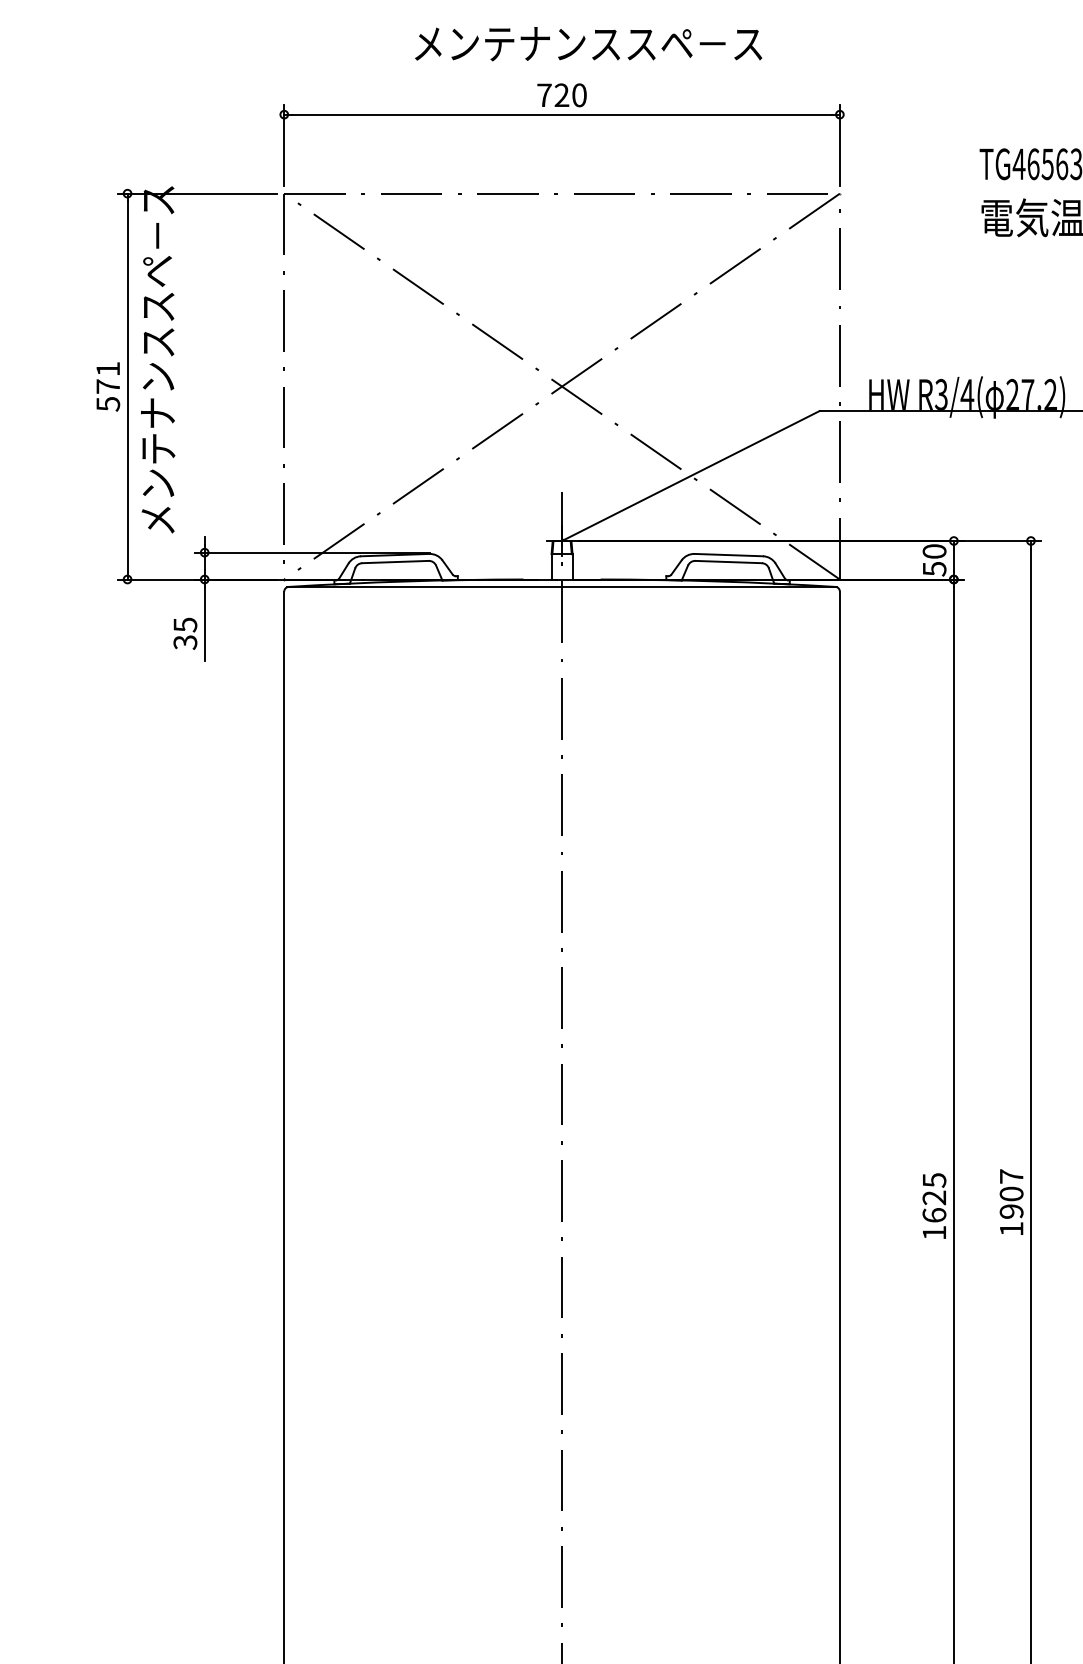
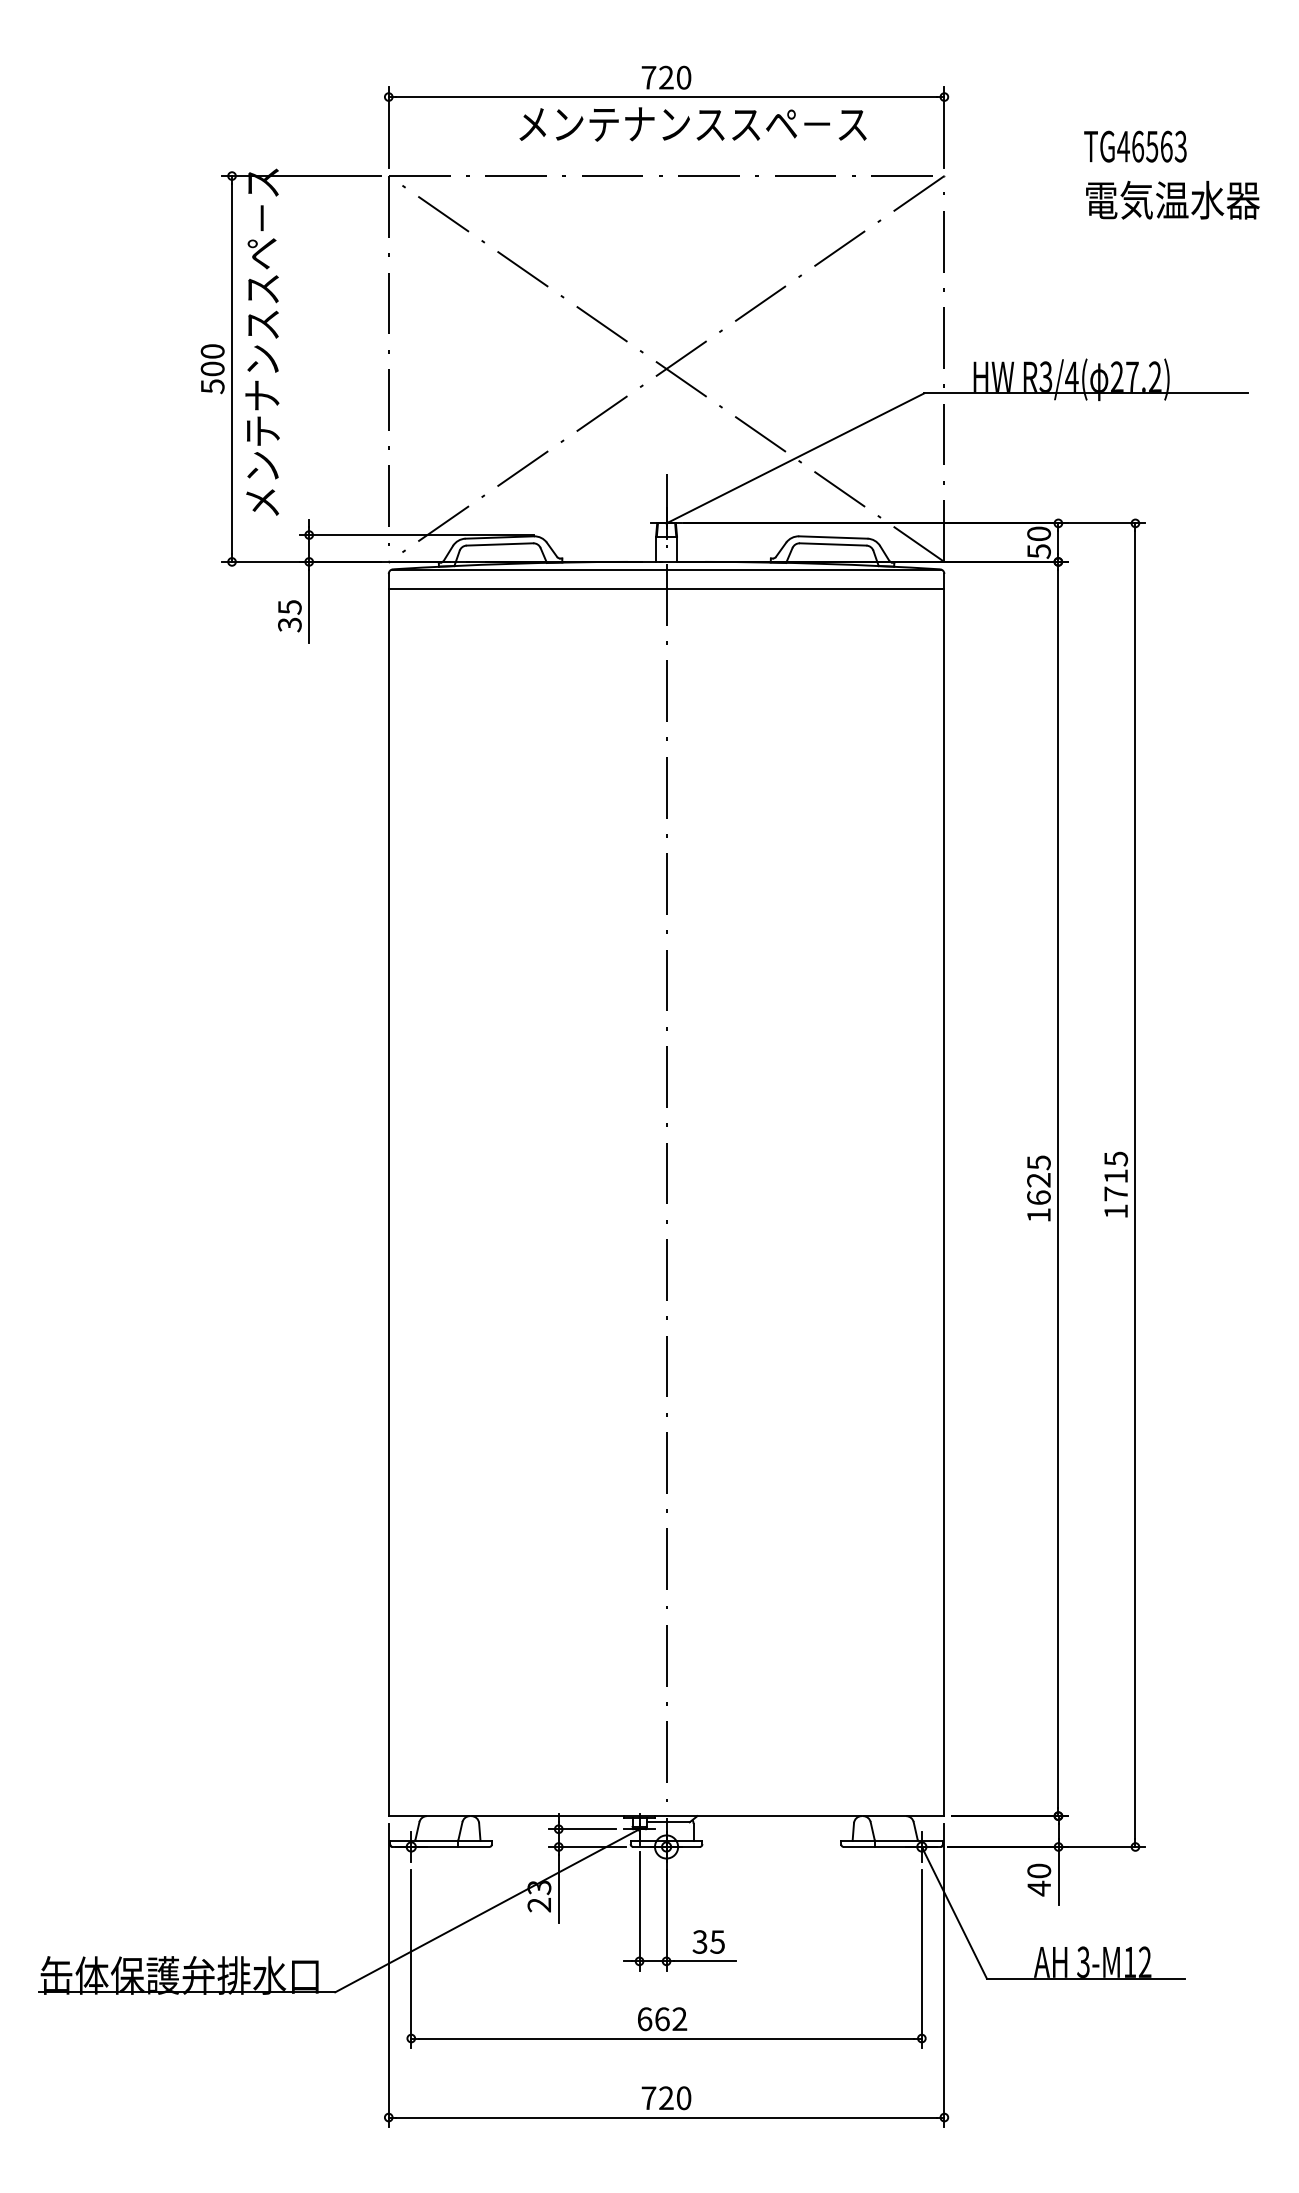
text: (588, 44) -> (692, 124), moved
text: (108, 378) -> (212, 360), 571 -> 500
line: (562, 607) -> (666, 589), added
text: (1012, 1194) -> (1116, 1176), 1907 -> 1715

